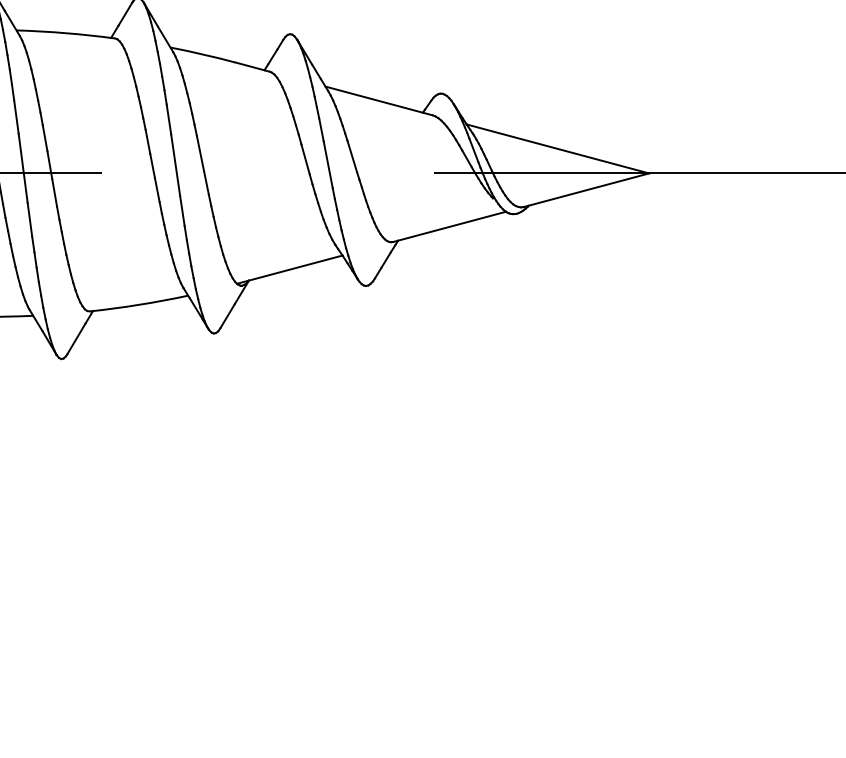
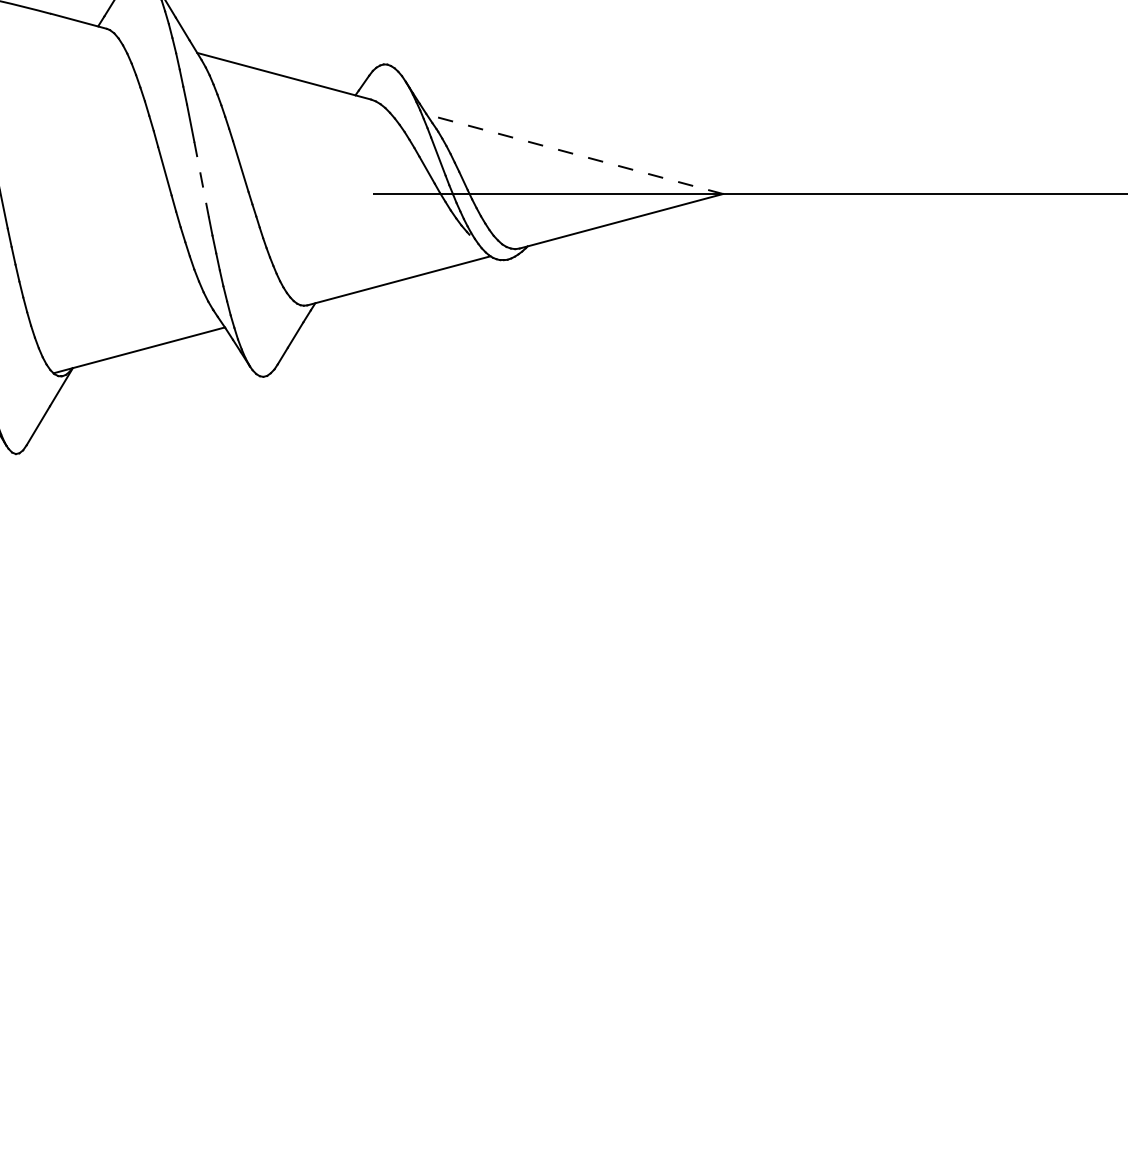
line: (557, 148) -> (574, 153), solid -> dashed
line: (328, 164) -> (202, 179), solid -> dashed

